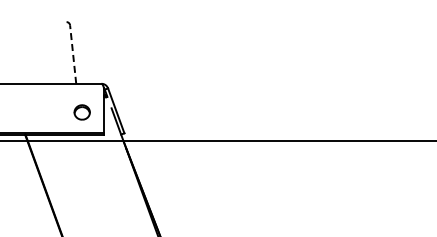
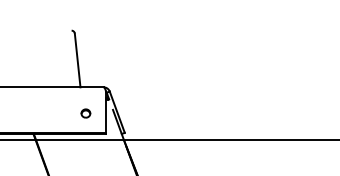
line: (73, 54) -> (77, 60), dashed -> solid
part: (81, 111) -> (85, 112), size x0.62

